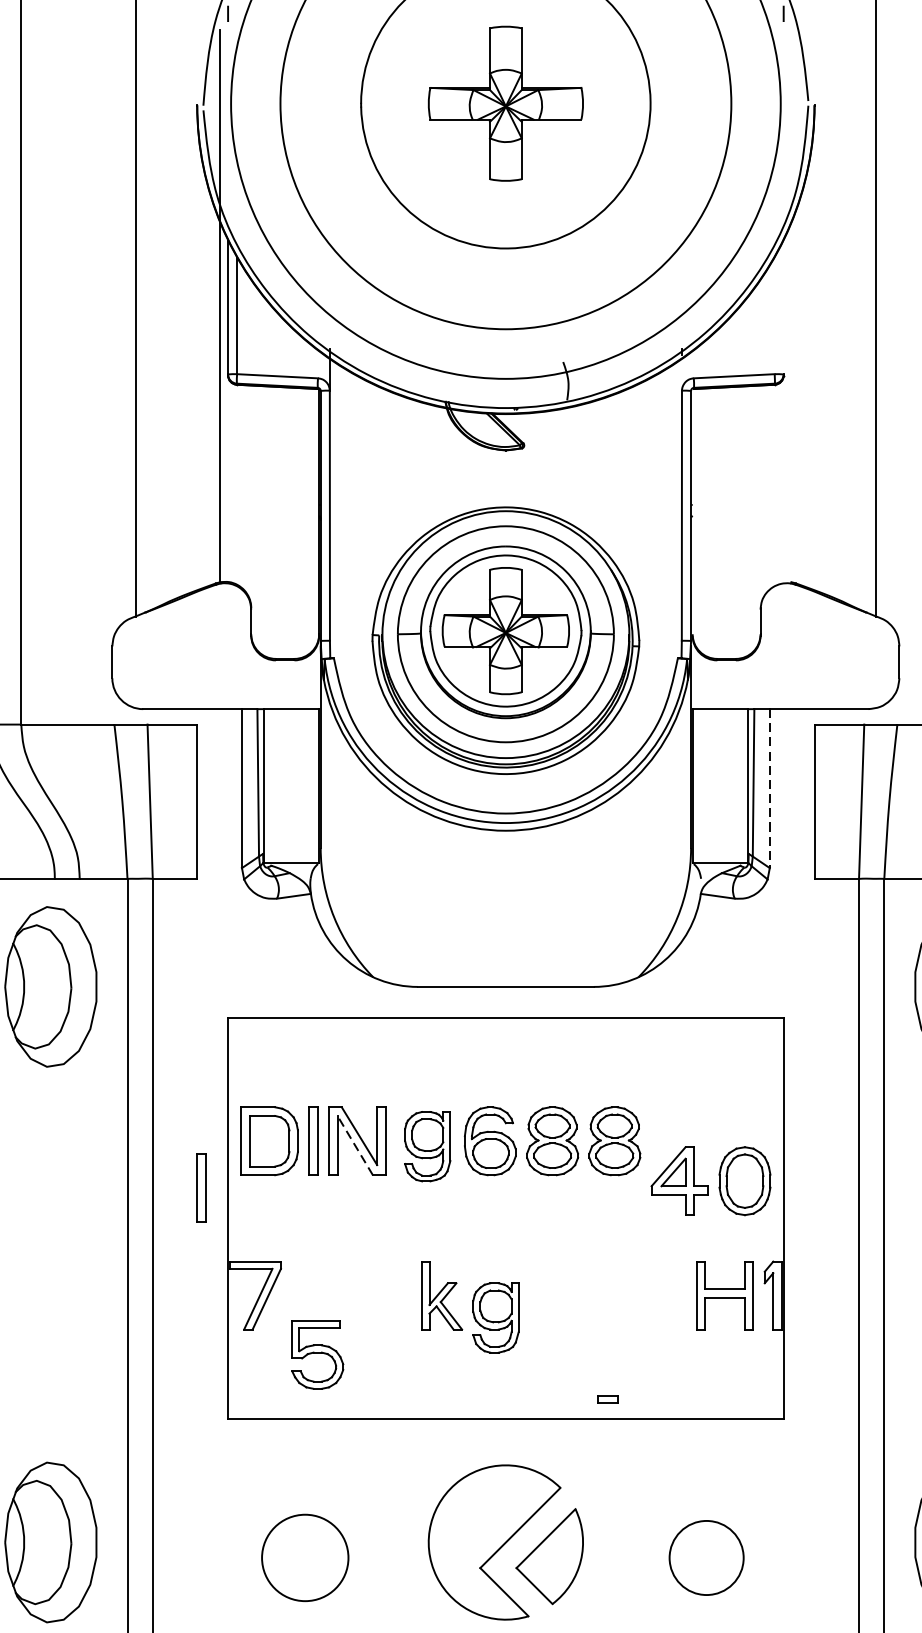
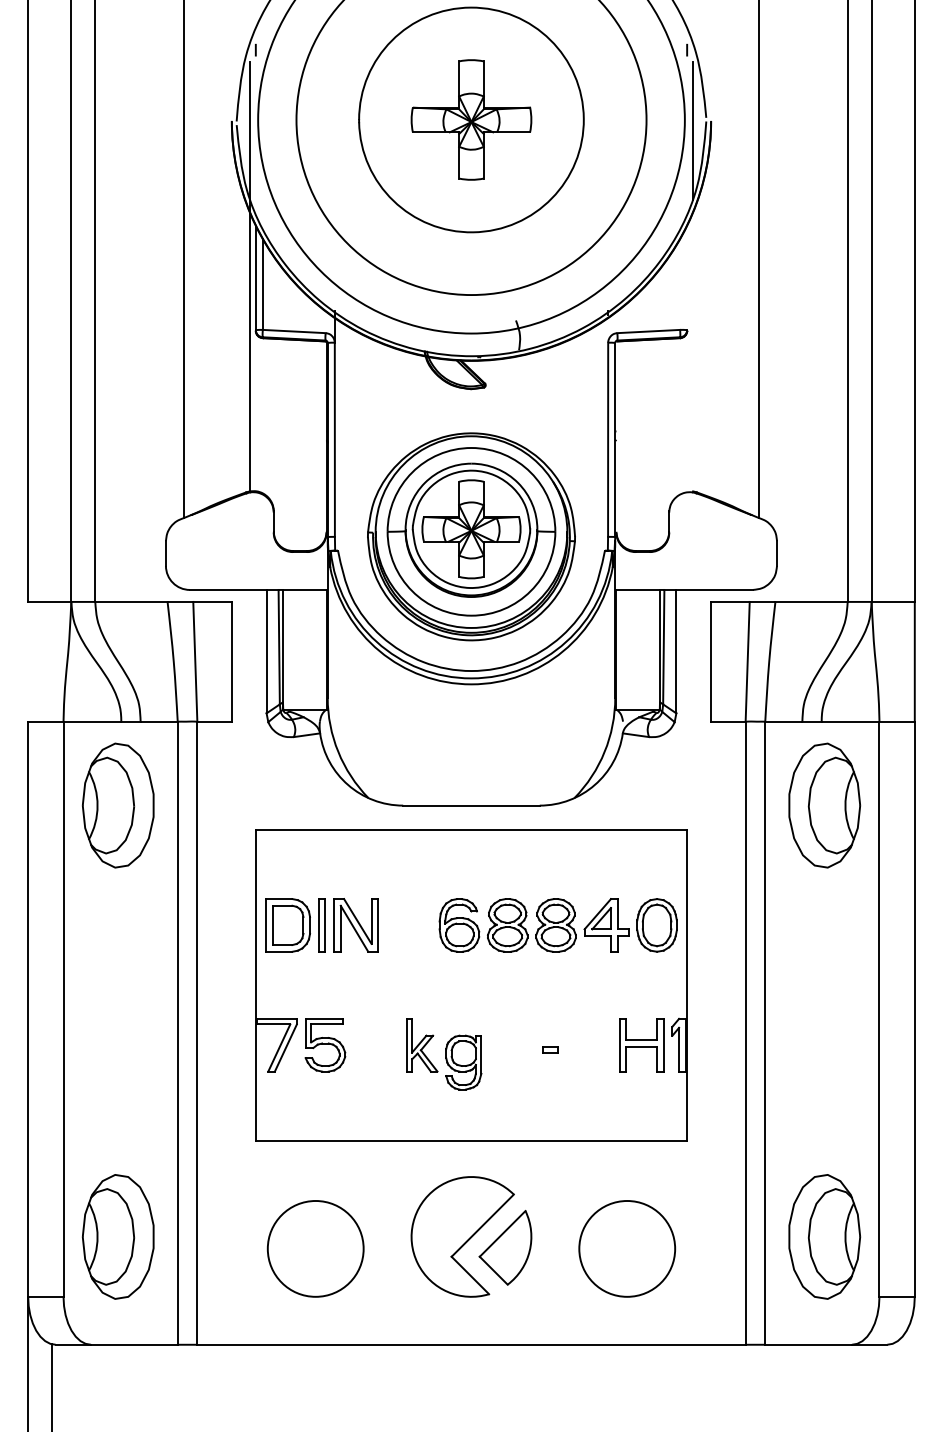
line: (791, 118) -> (693, 131), added
line: (769, 788) -> (676, 651), dashed -> solid
line: (355, 1145) -> (354, 928), dashed -> solid
part: (427, 1146) -> (410, 929), removed
part: (710, 1181) -> (630, 925), moved
part: (200, 1187) -> (234, 961), removed
part: (317, 1355) -> (325, 1045), moved
part: (607, 1398) -> (550, 1049), moved
circle: (304, 1557) -> (315, 1248), size x1.43
circle: (706, 1557) -> (627, 1248), size x1.67

